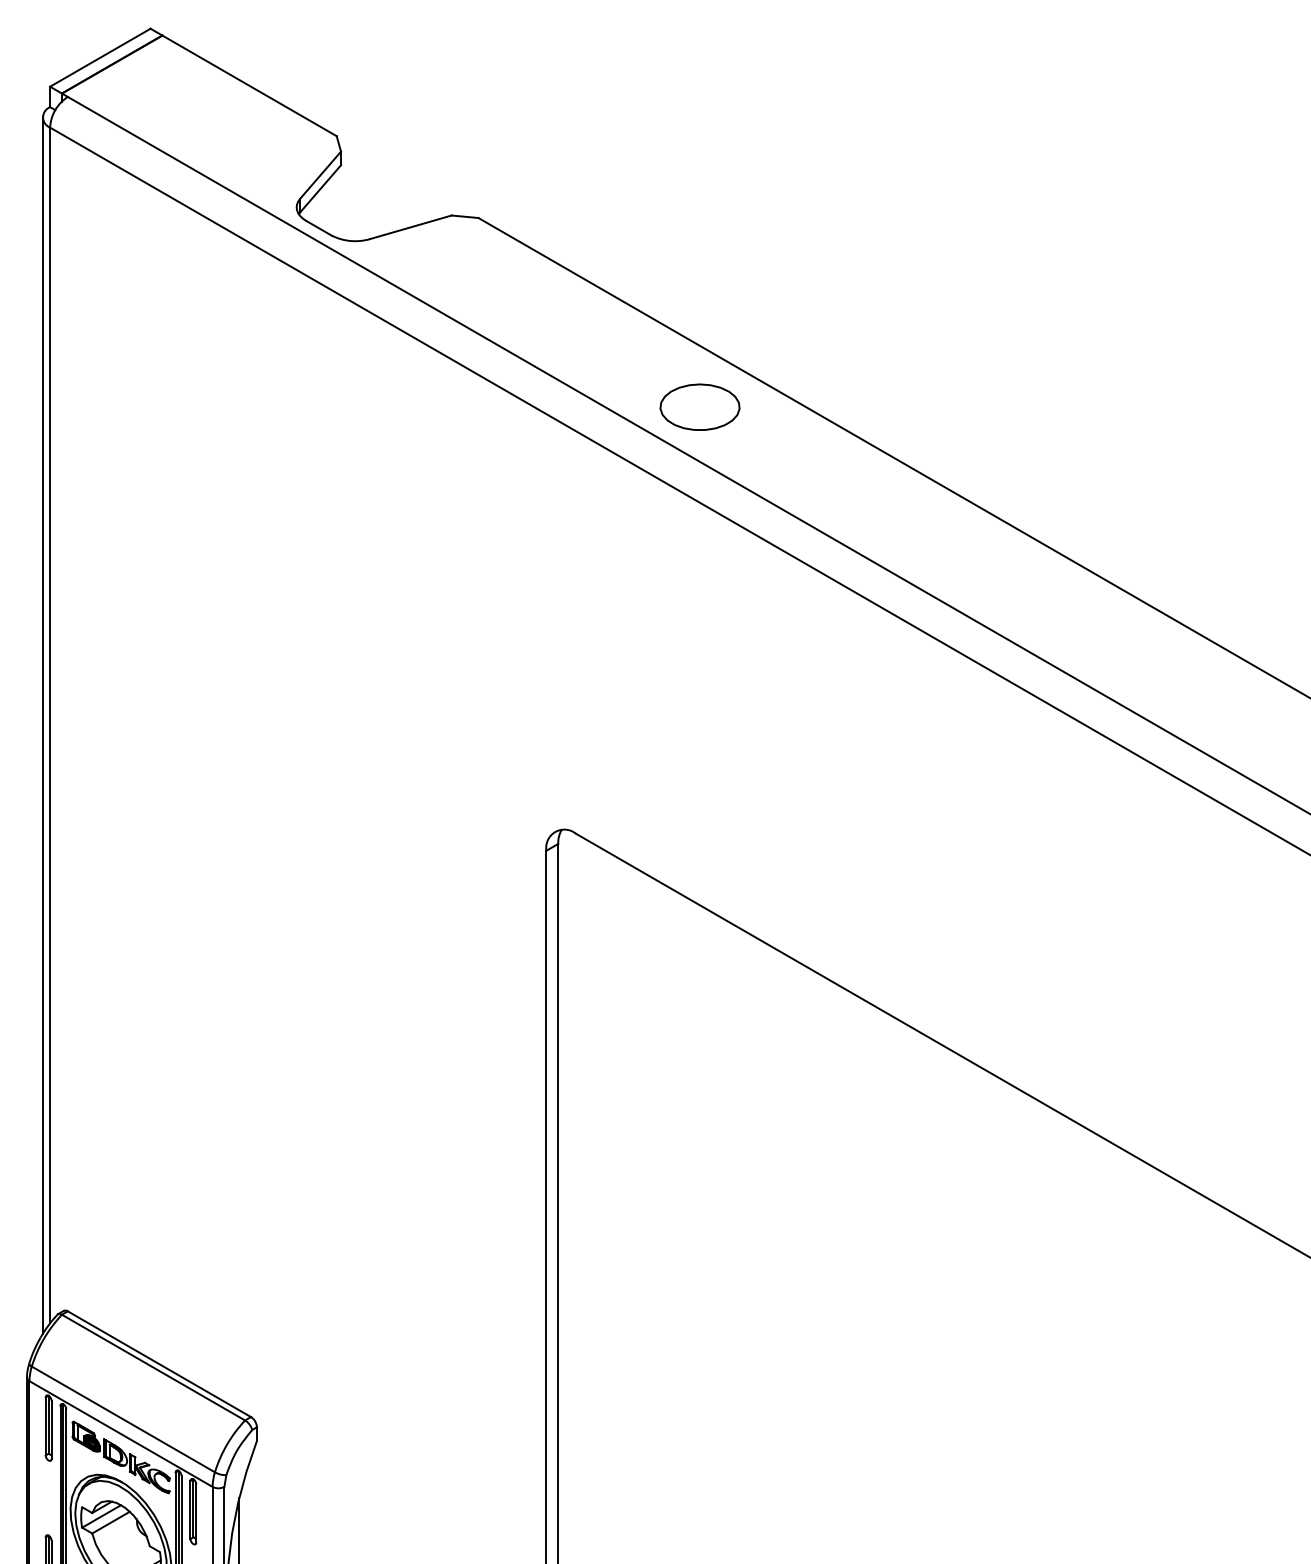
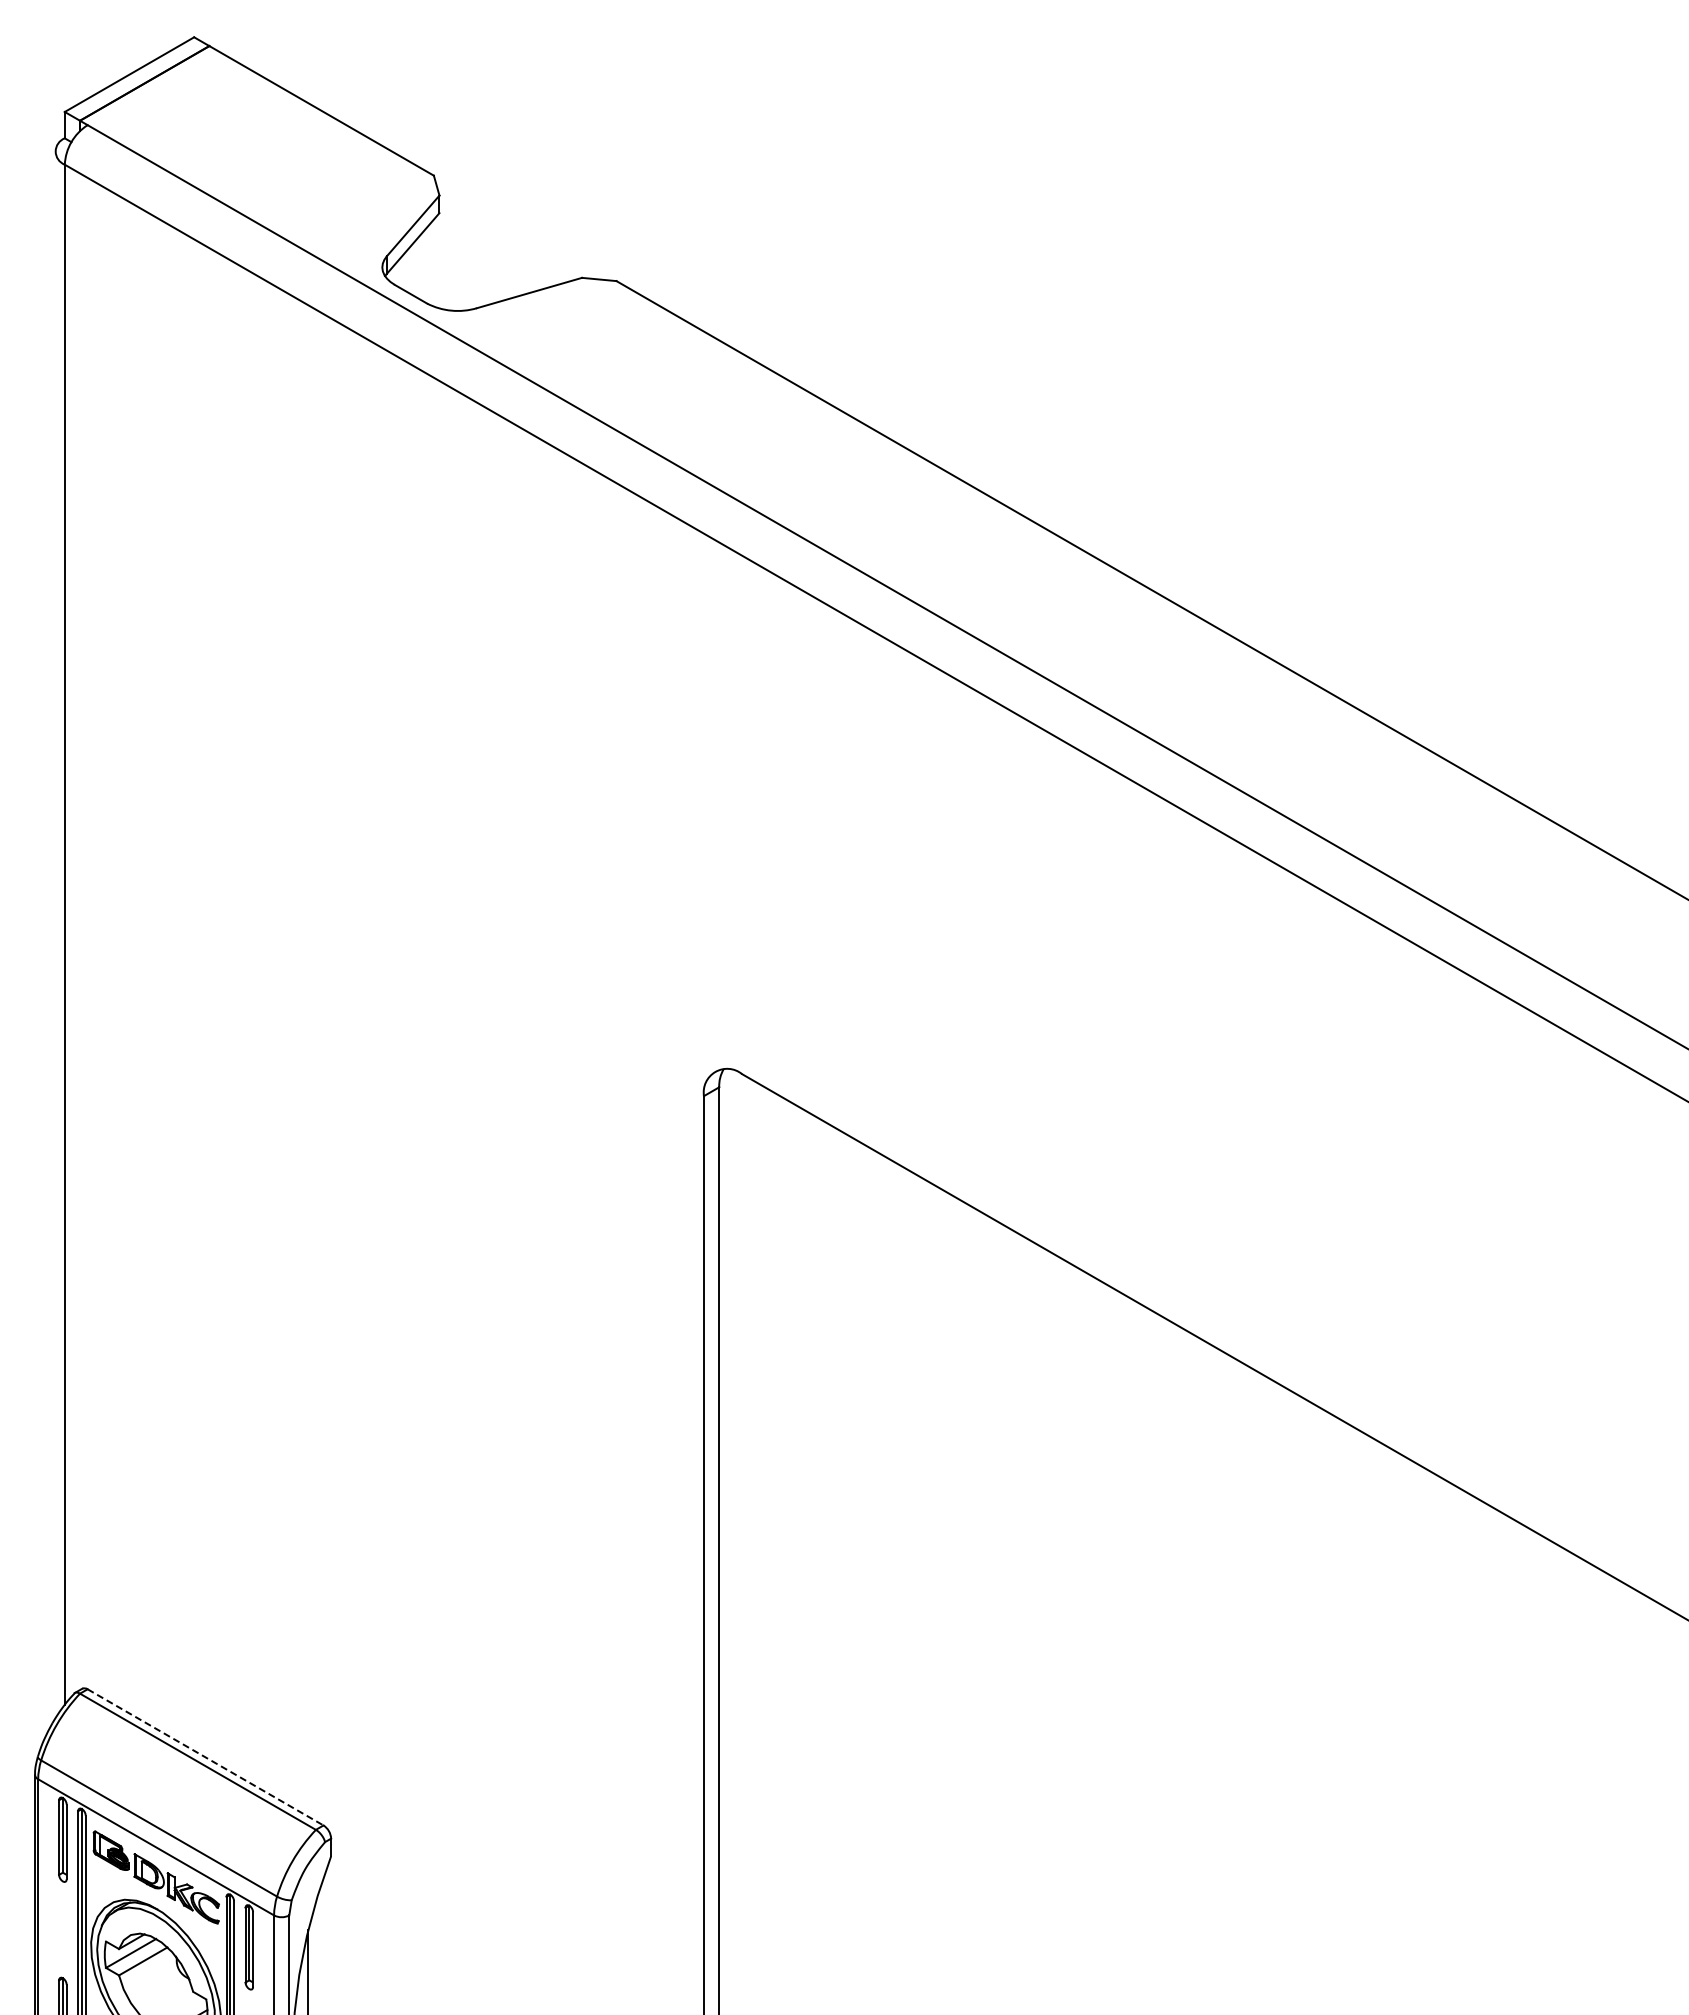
part: (699, 406) -> (901, 524), removed
line: (42, 725) -> (55, 934), removed
line: (160, 1364) -> (206, 1757), solid -> dashed

